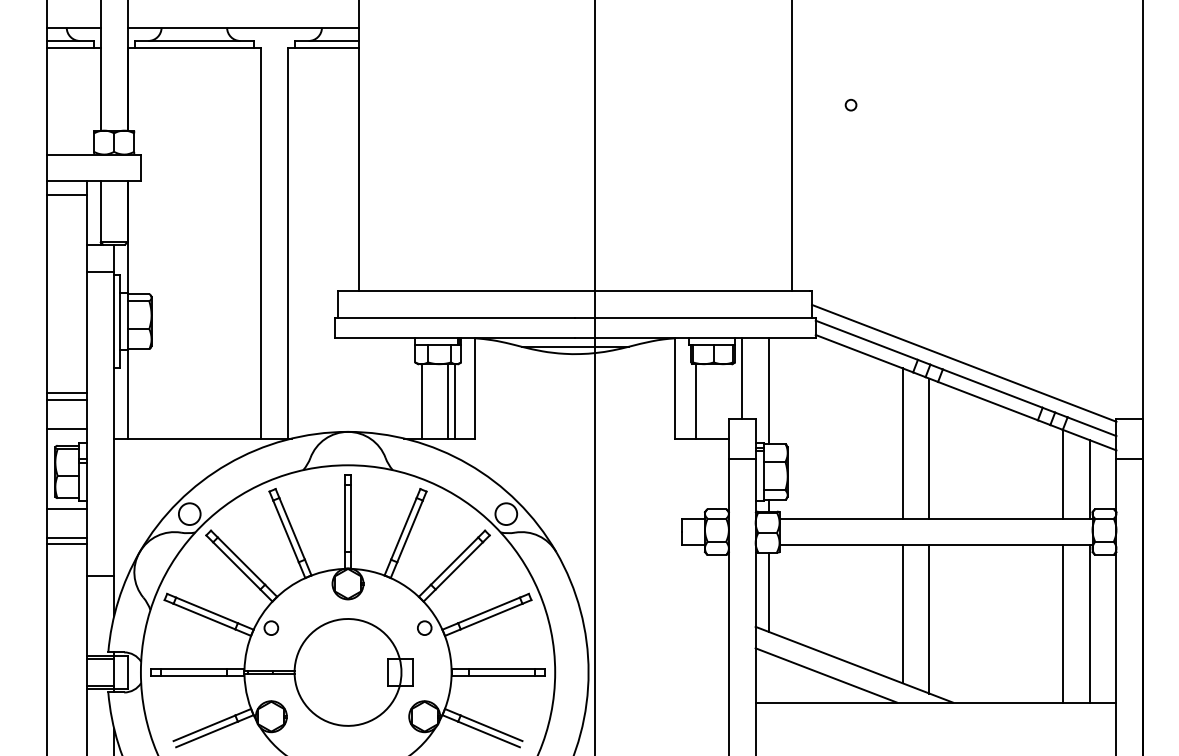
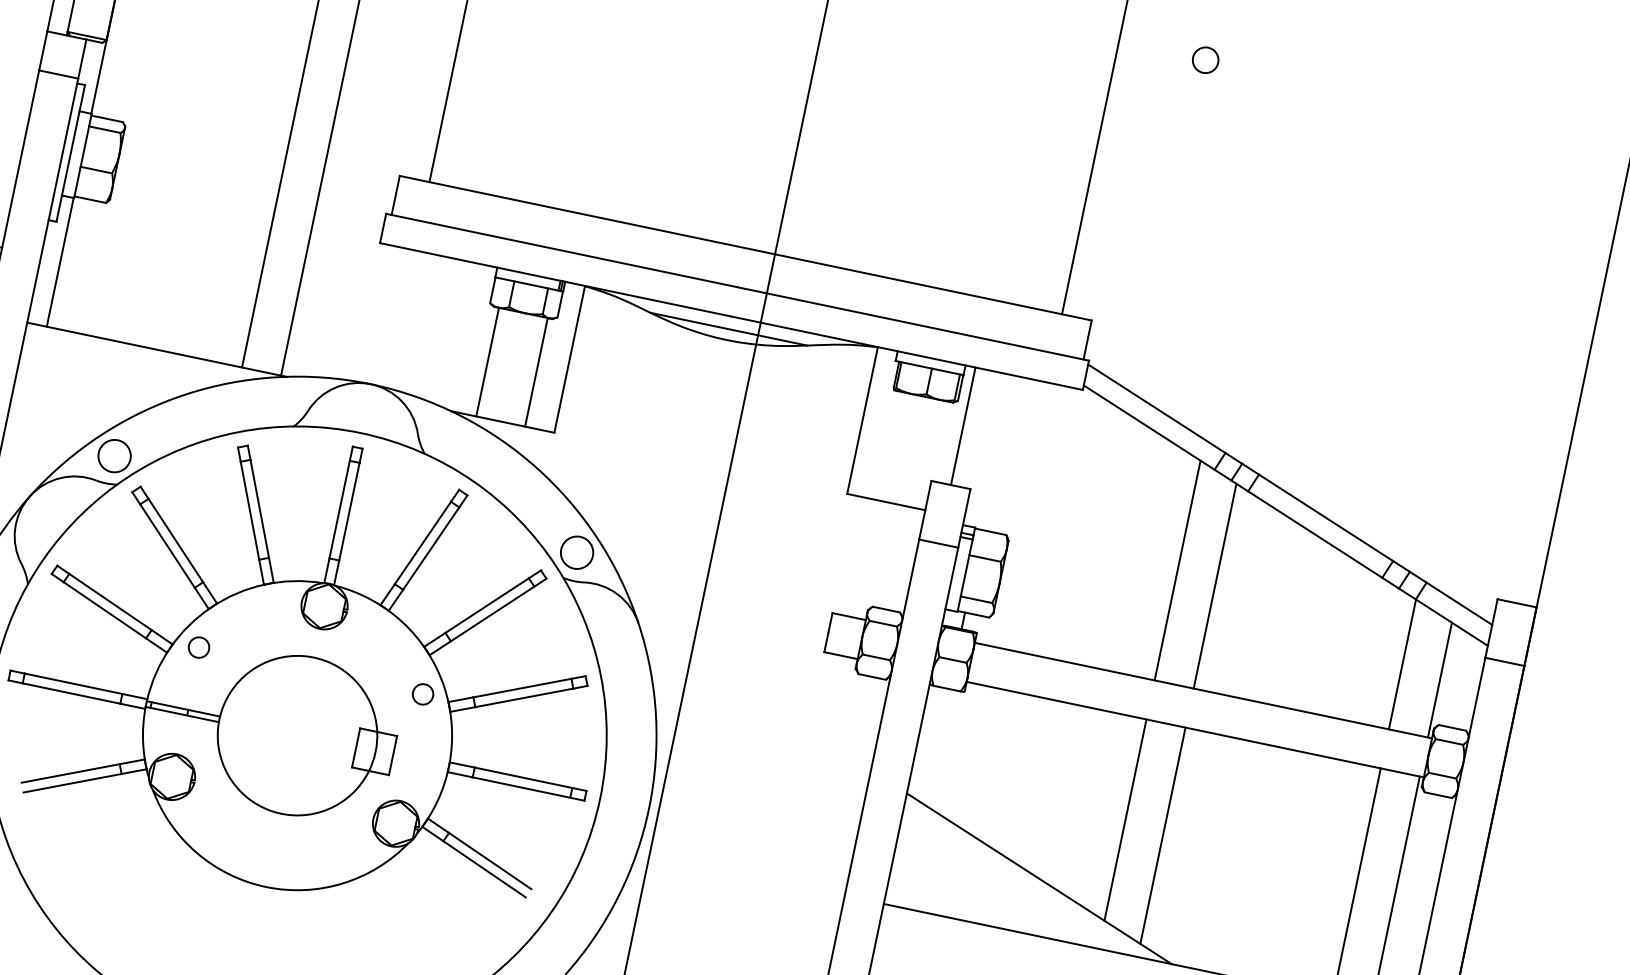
circle: (850, 105) -> (1204, 60), size x1.6
line: (964, 362) -> (1292, 471), removed
line: (769, 390) -> (999, 452), removed
line: (448, 401) -> (526, 370), removed
line: (695, 401) -> (887, 445), removed
line: (769, 591) -> (937, 746), removed
line: (825, 675) -> (994, 885), removed

